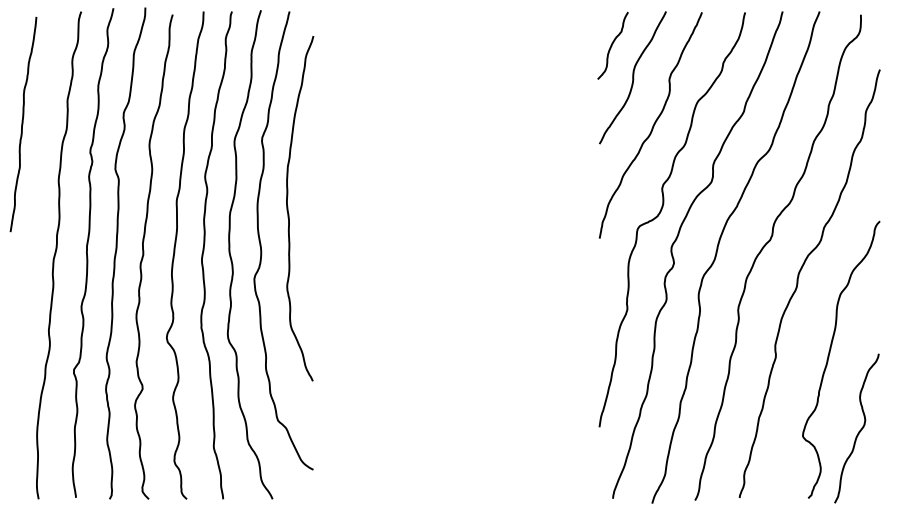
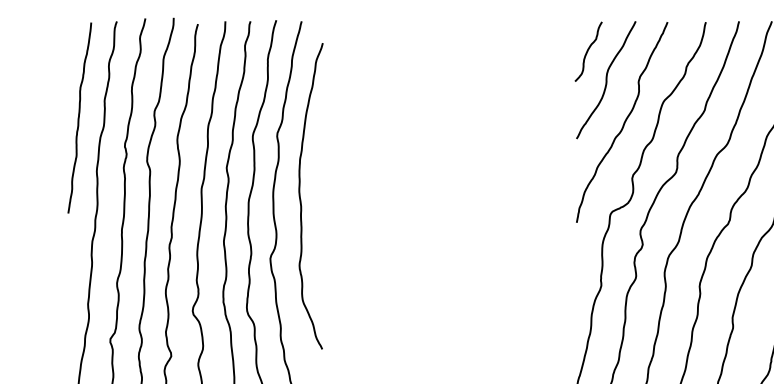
curve: (23, 124) -> (79, 118), moved

